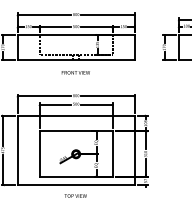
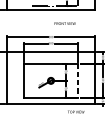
text: (75, 72) -> (64, 23), moved
line: (112, 154) -> (78, 81), solid -> dashed
text: (75, 195) -> (75, 111), moved

